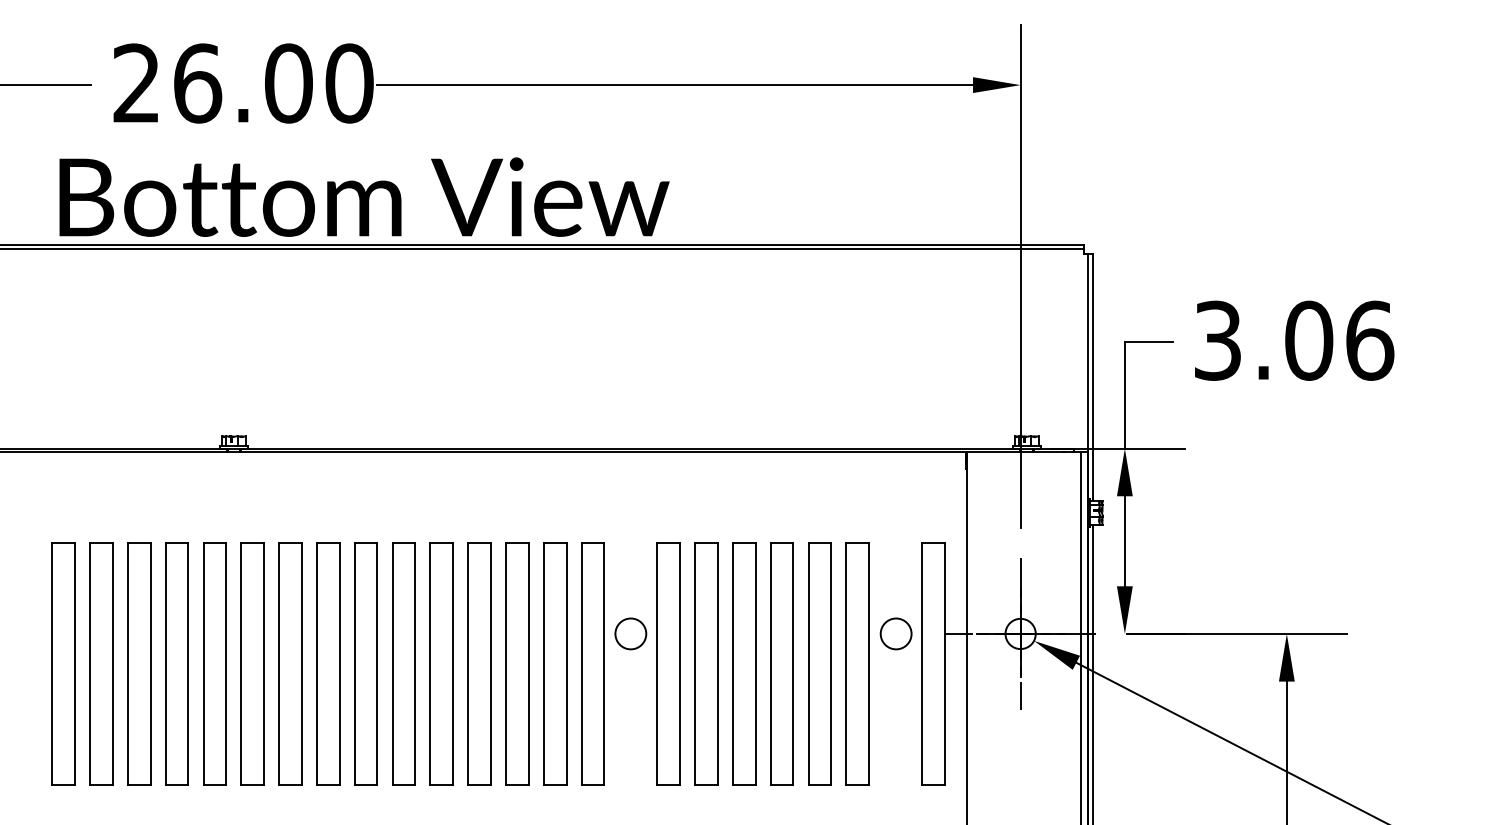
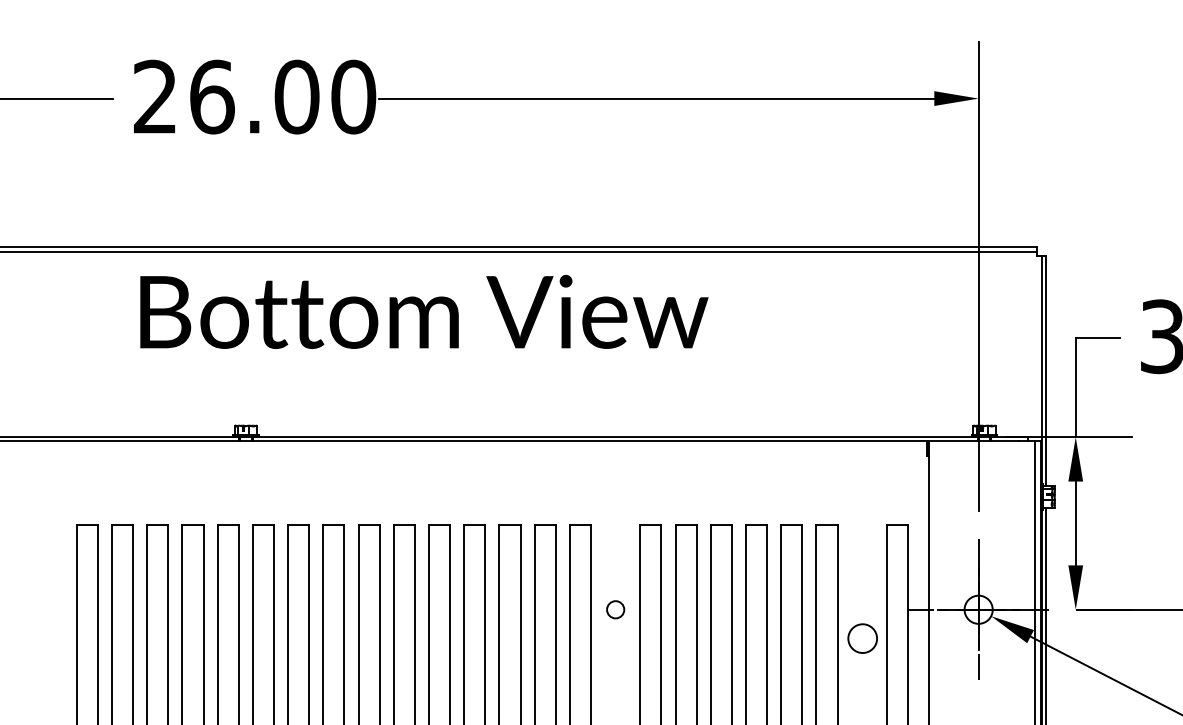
text: (364, 196) -> (424, 311), moved
circle: (630, 633) -> (615, 609), size x0.6
circle: (895, 633) -> (862, 638), moved

